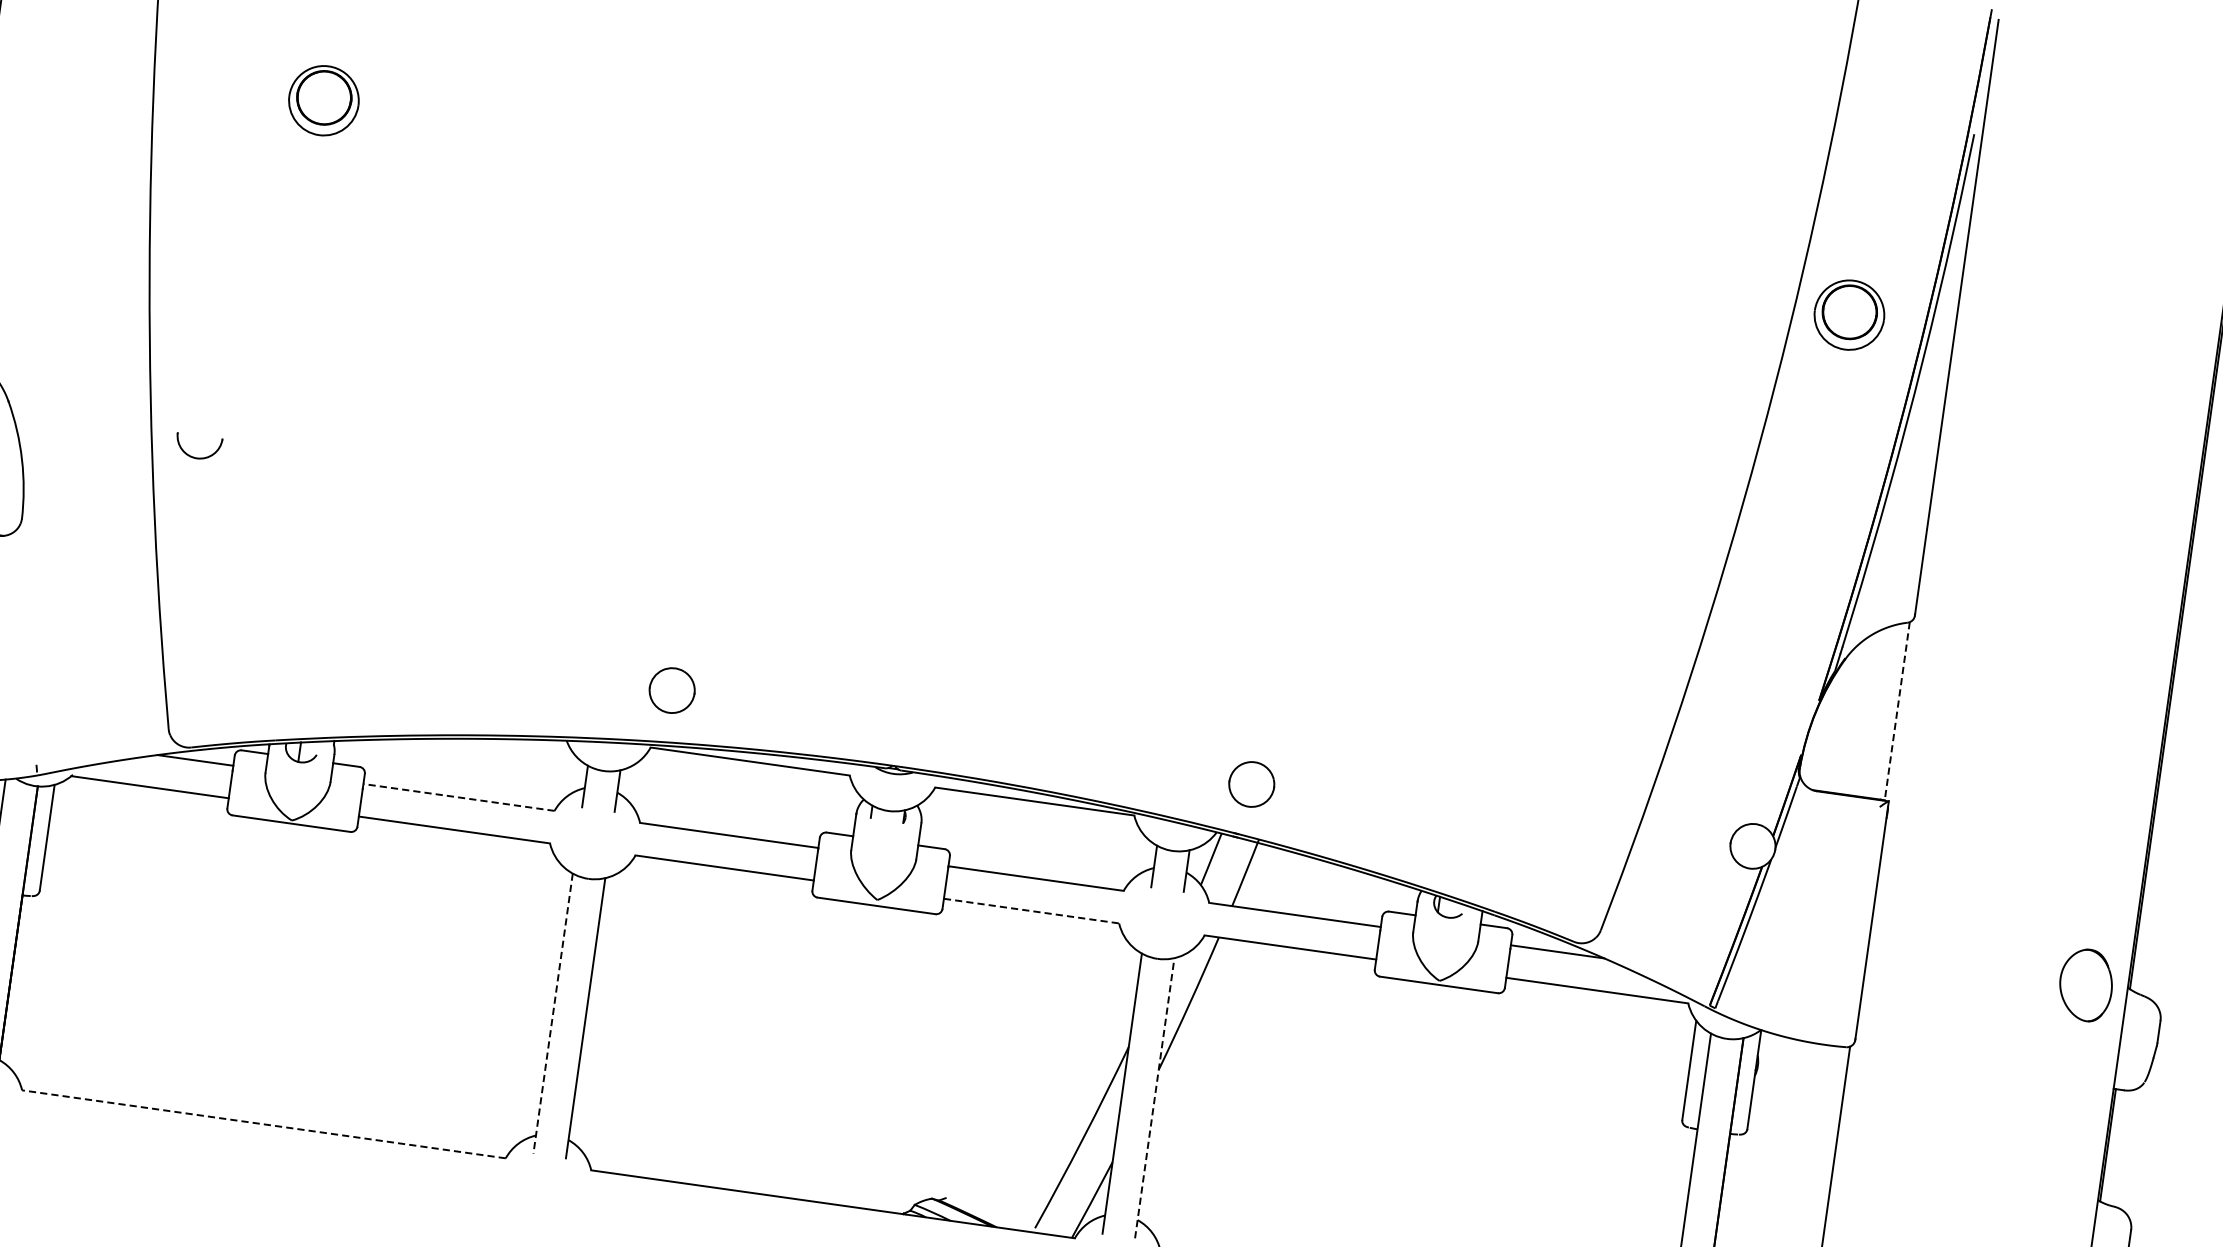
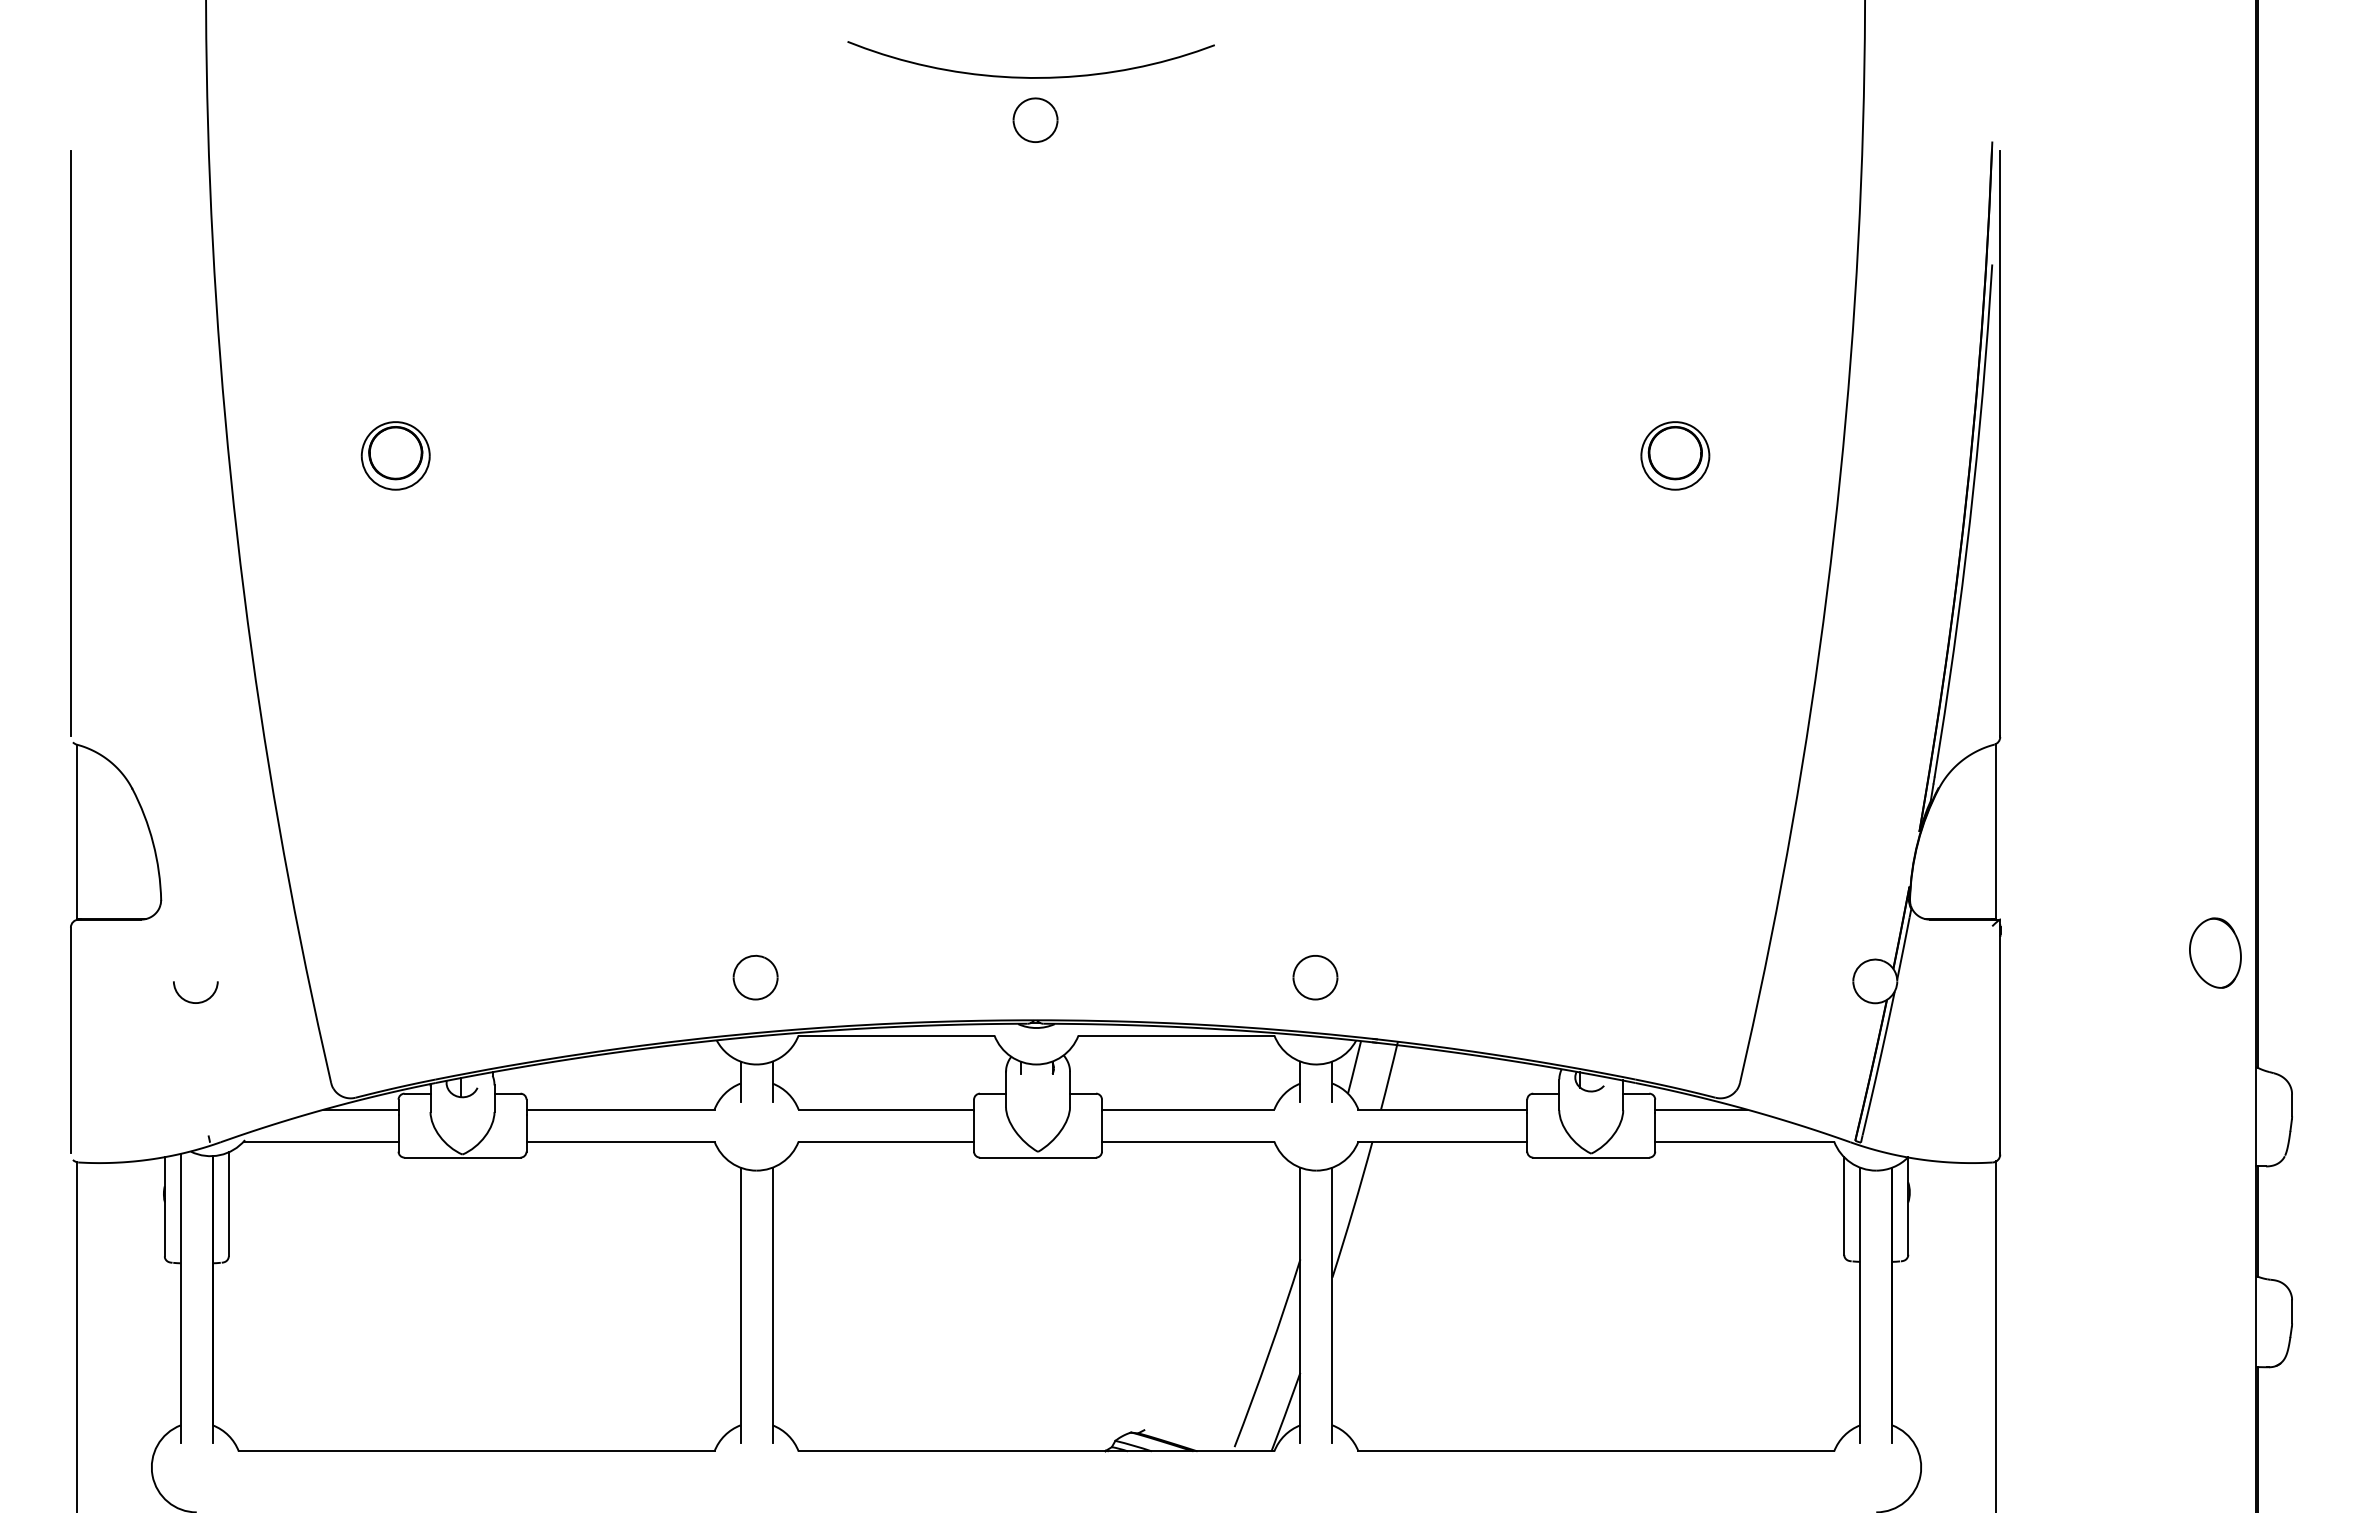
part: (1849, 314) -> (1675, 455), moved
part: (193, 456) -> (192, 1001), moved
part: (672, 690) -> (755, 977), moved
line: (1897, 711) -> (1996, 831), dashed -> solid
part: (1251, 784) -> (1315, 977), moved
line: (459, 797) -> (620, 1109), dashed -> solid
line: (1031, 910) -> (1188, 1141), dashed -> solid
part: (2086, 984) -> (2215, 952), moved
line: (553, 1013) -> (740, 1305), dashed -> solid
line: (1154, 1098) -> (1332, 1305), dashed -> solid
line: (263, 1124) -> (476, 1451), dashed -> solid

